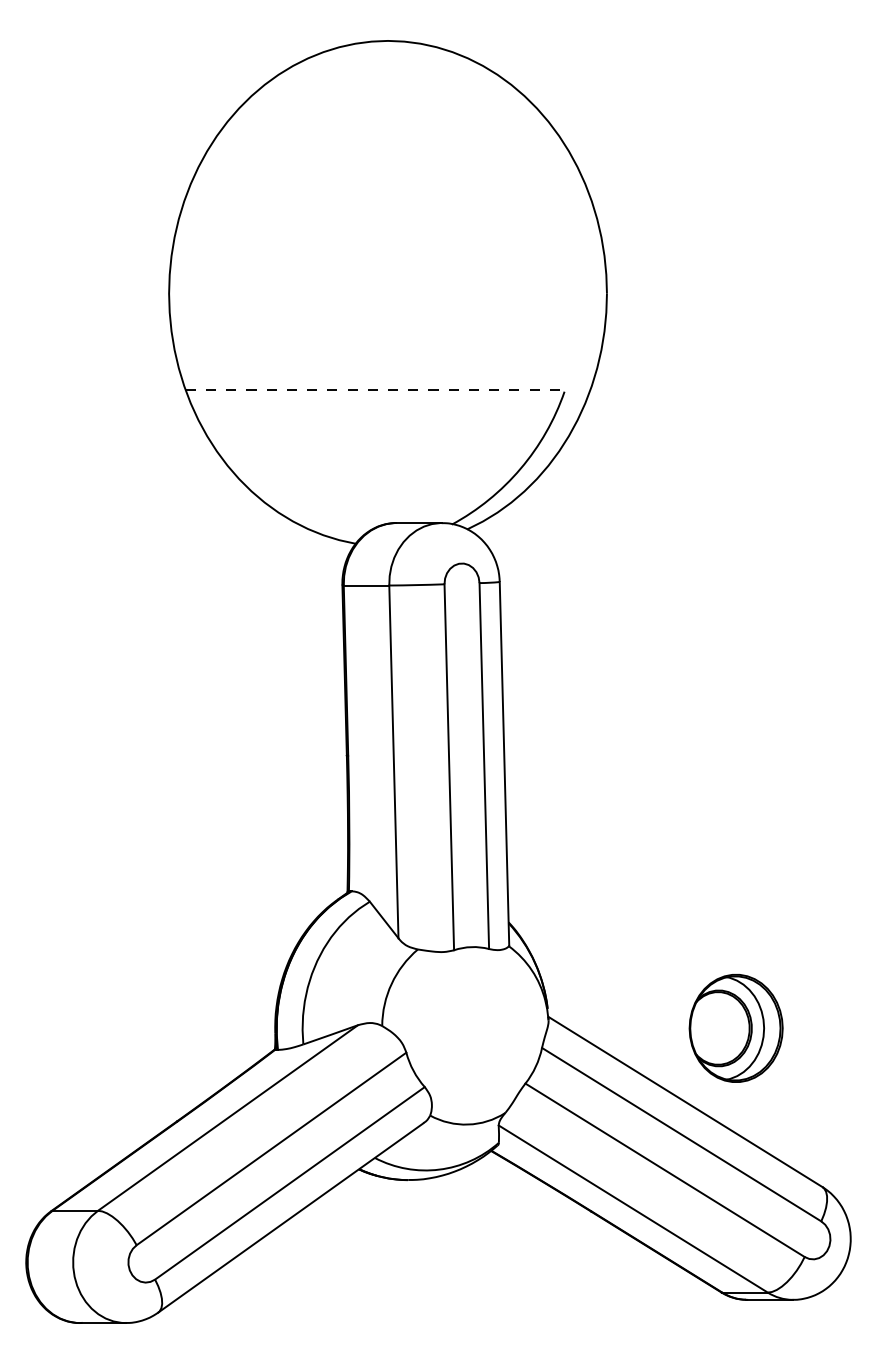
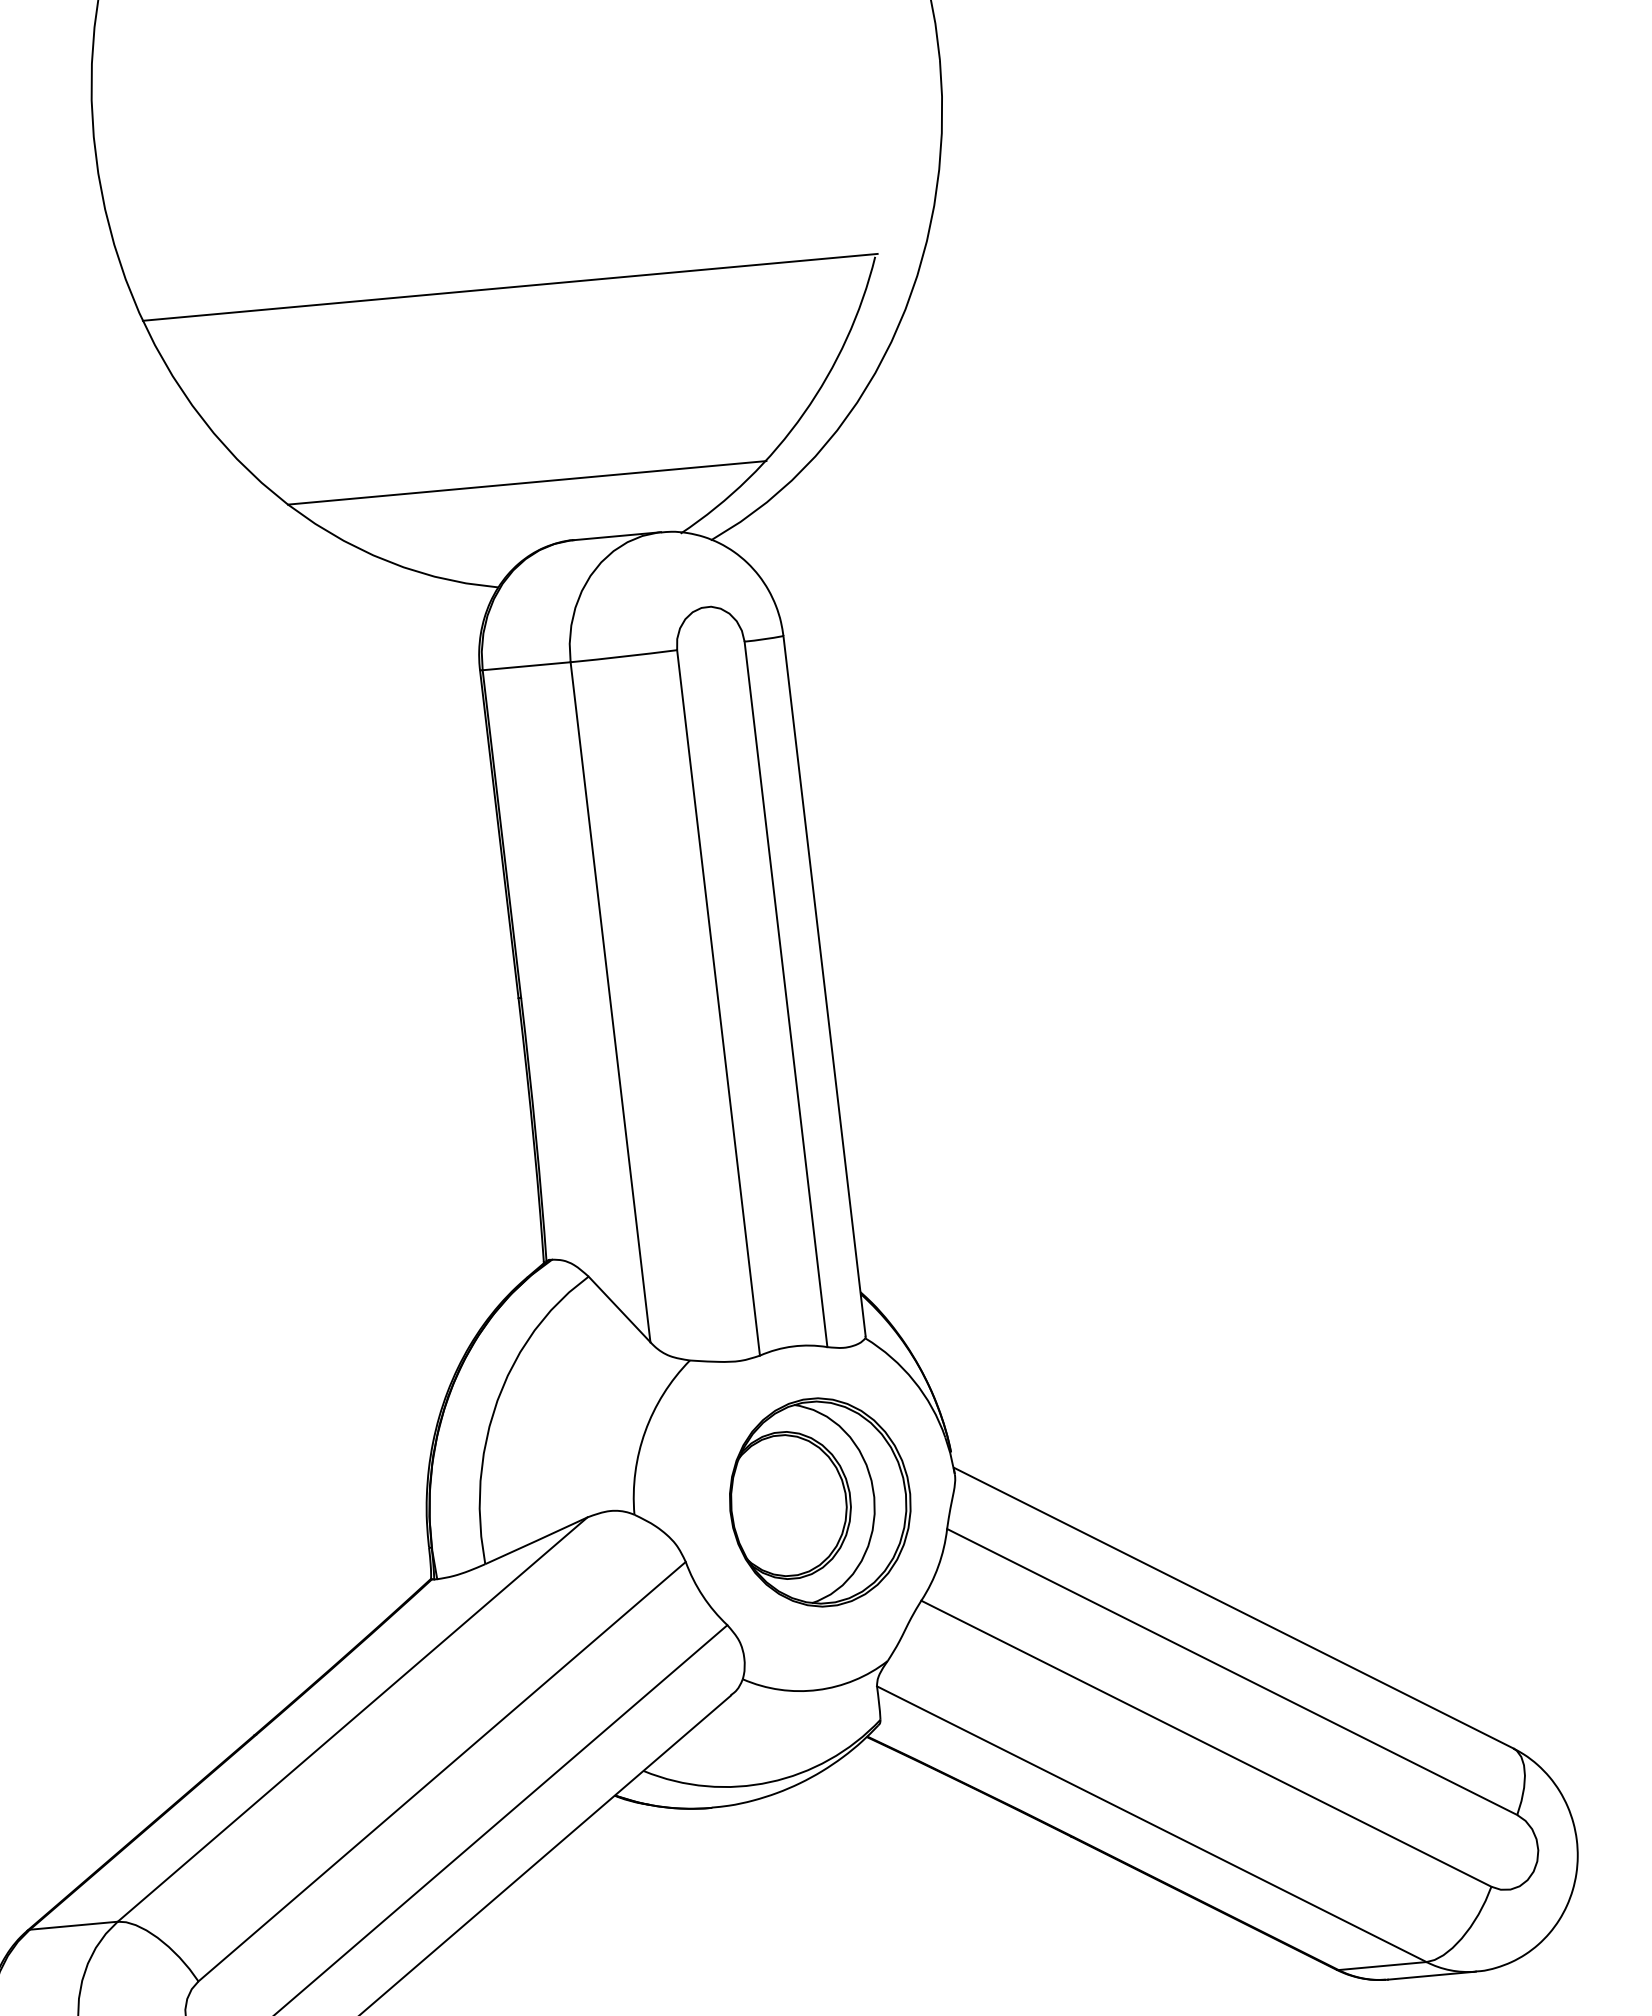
line: (376, 390) -> (511, 287), dashed -> solid
line: (375, 491) -> (527, 482), added
part: (735, 1028) -> (818, 1502), moved

